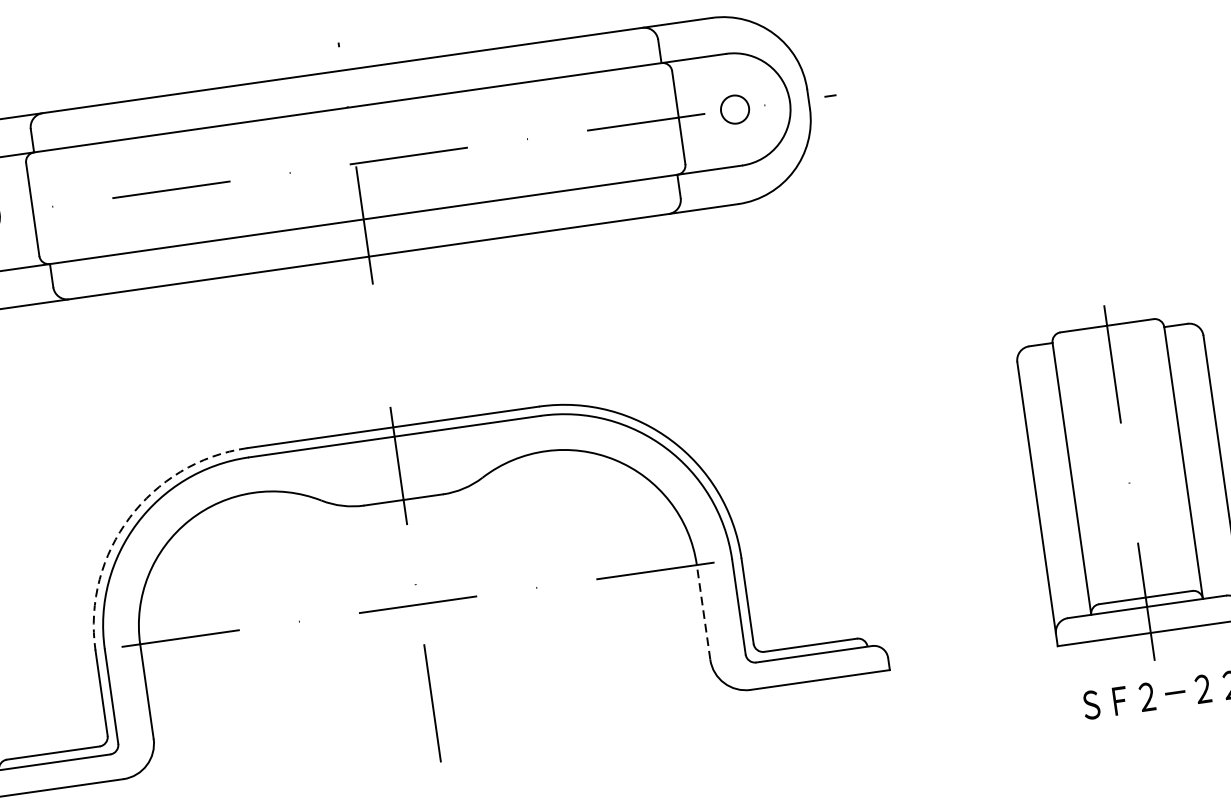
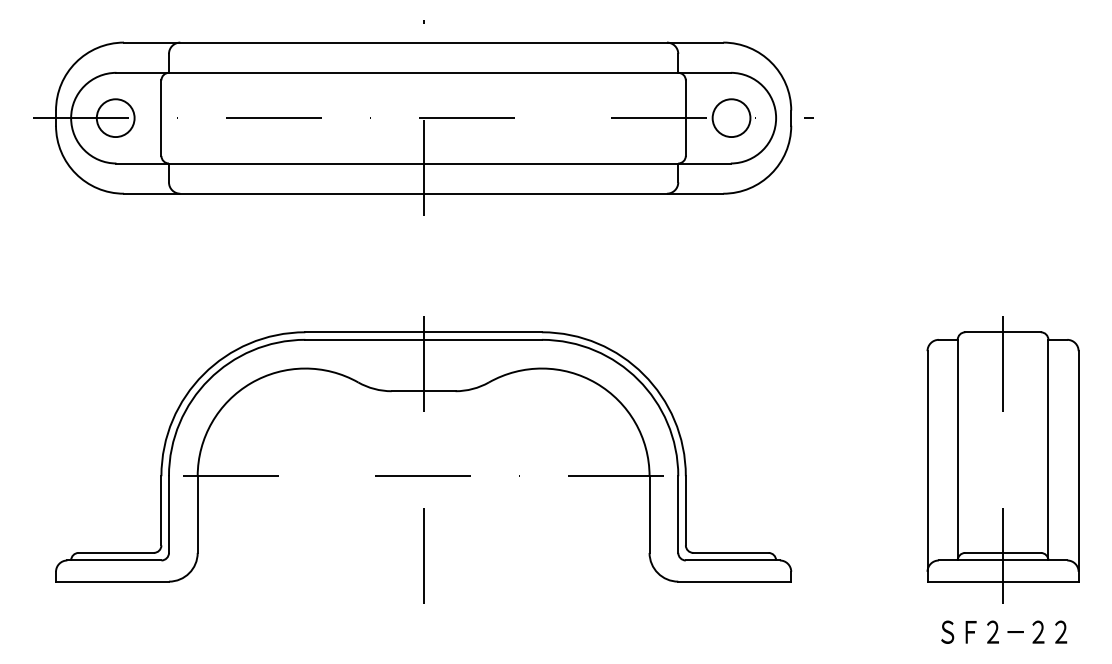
circle: (735, 110) -> (731, 118), size x1.67
arc: (129, 517) -> (203, 374), dashed -> solid
line: (703, 612) -> (649, 514), dashed -> solid

